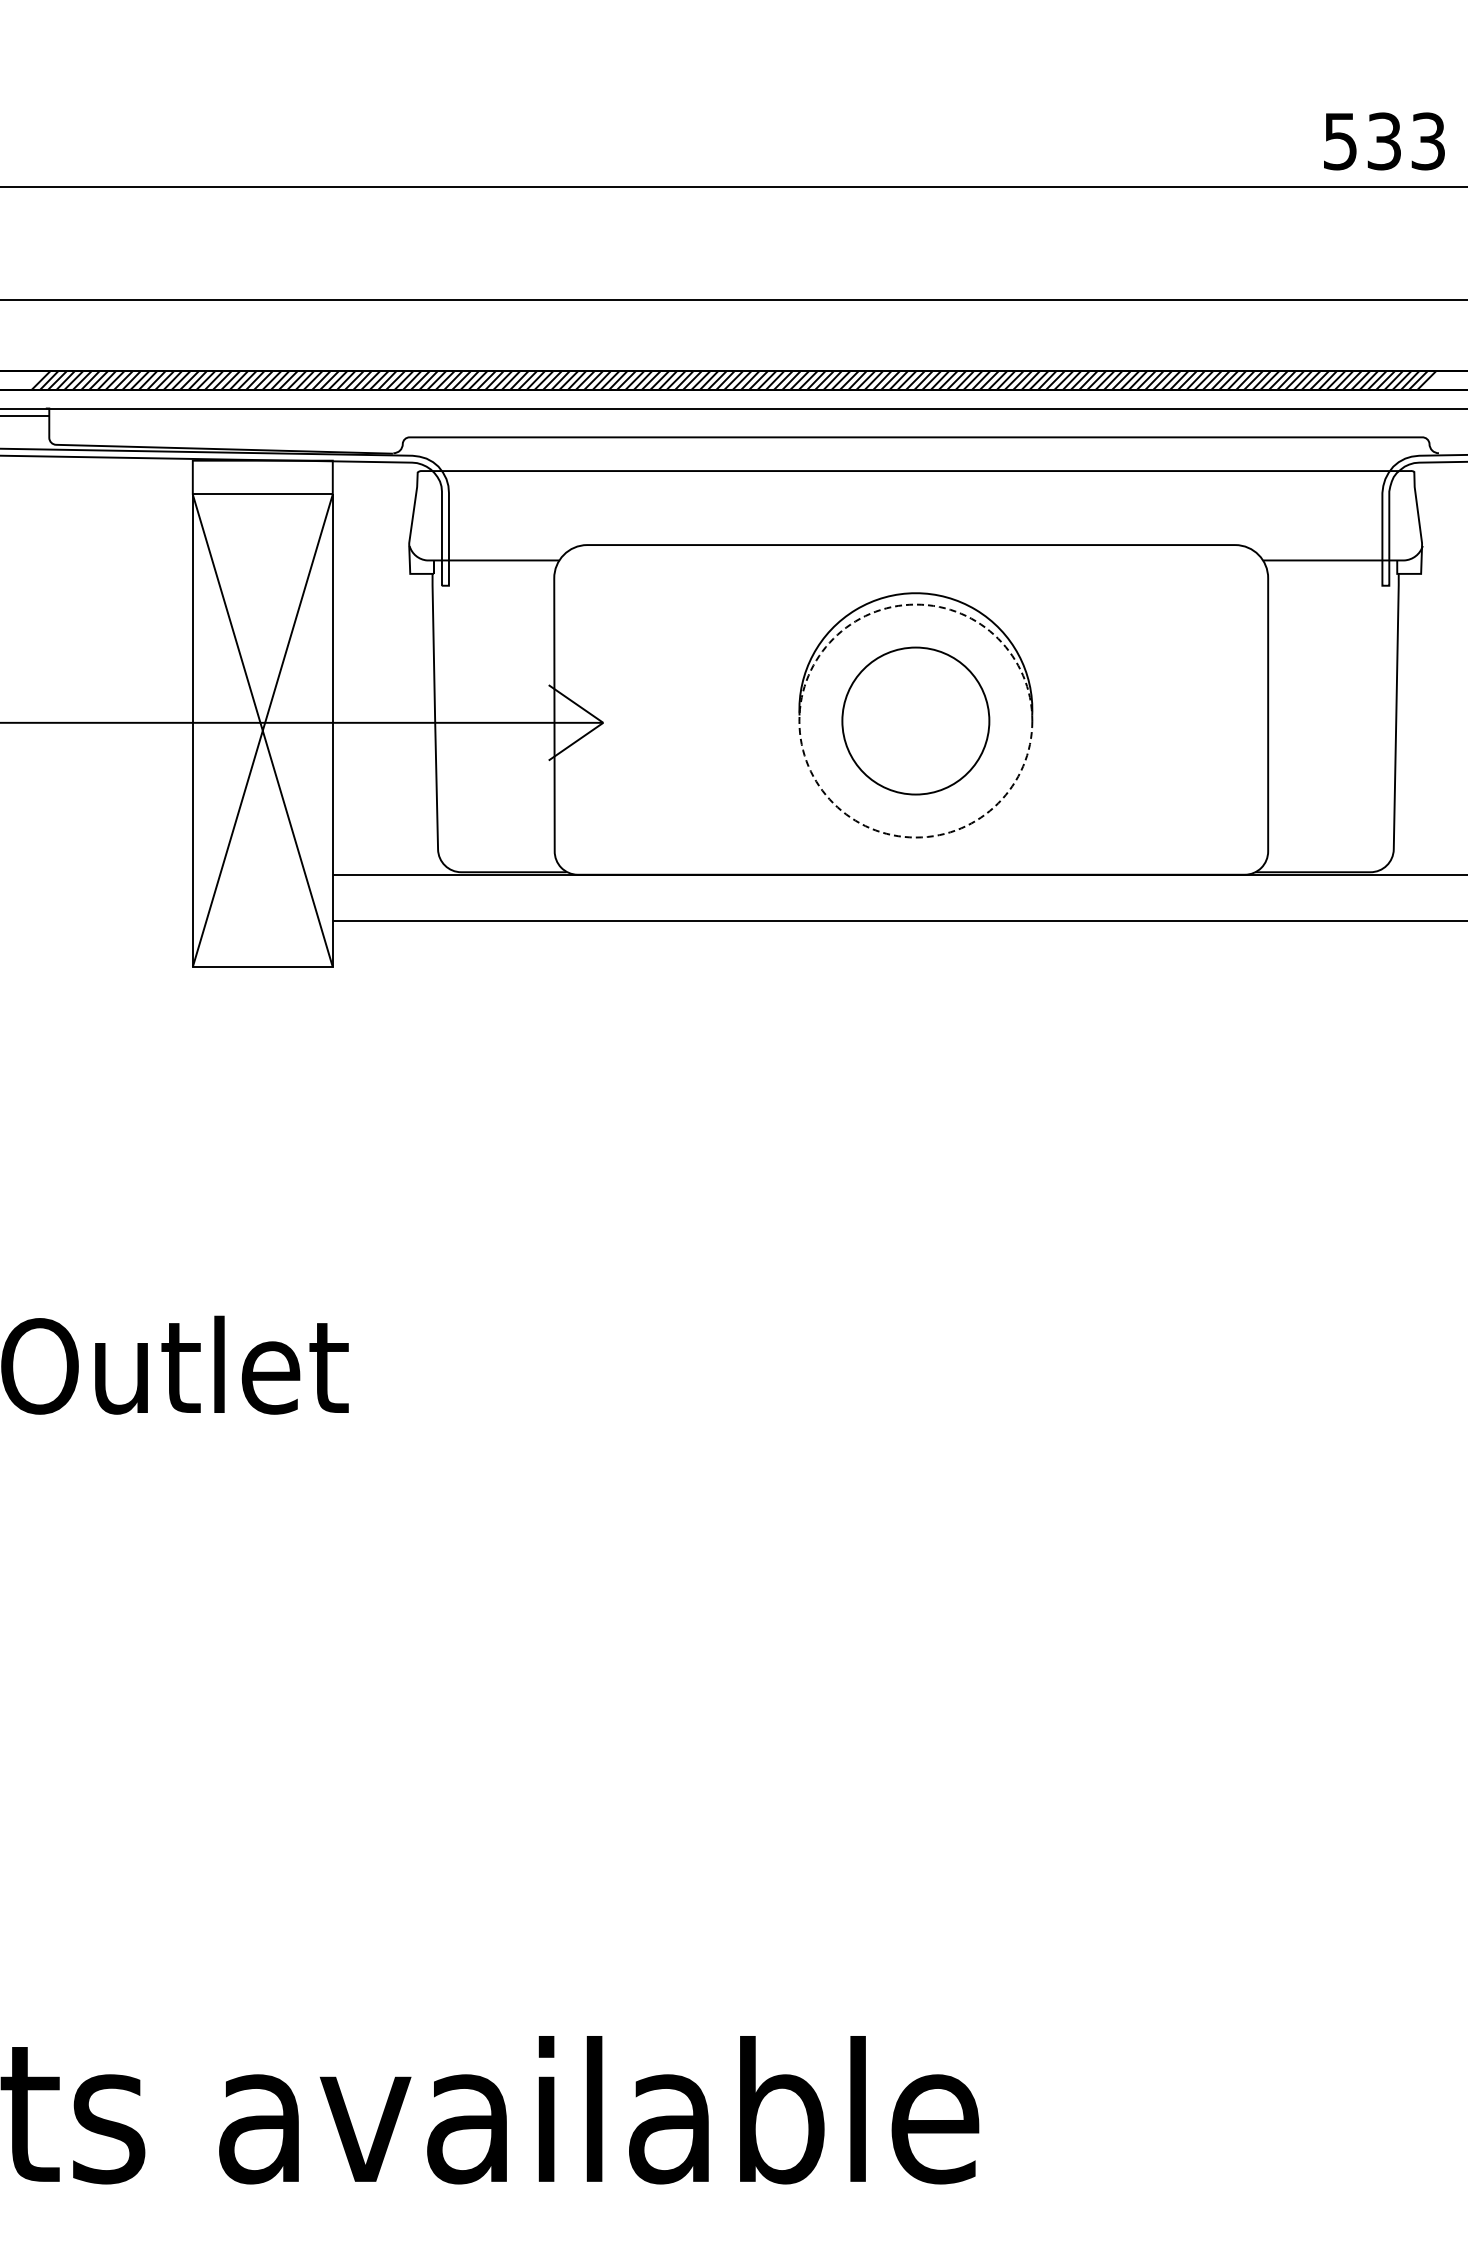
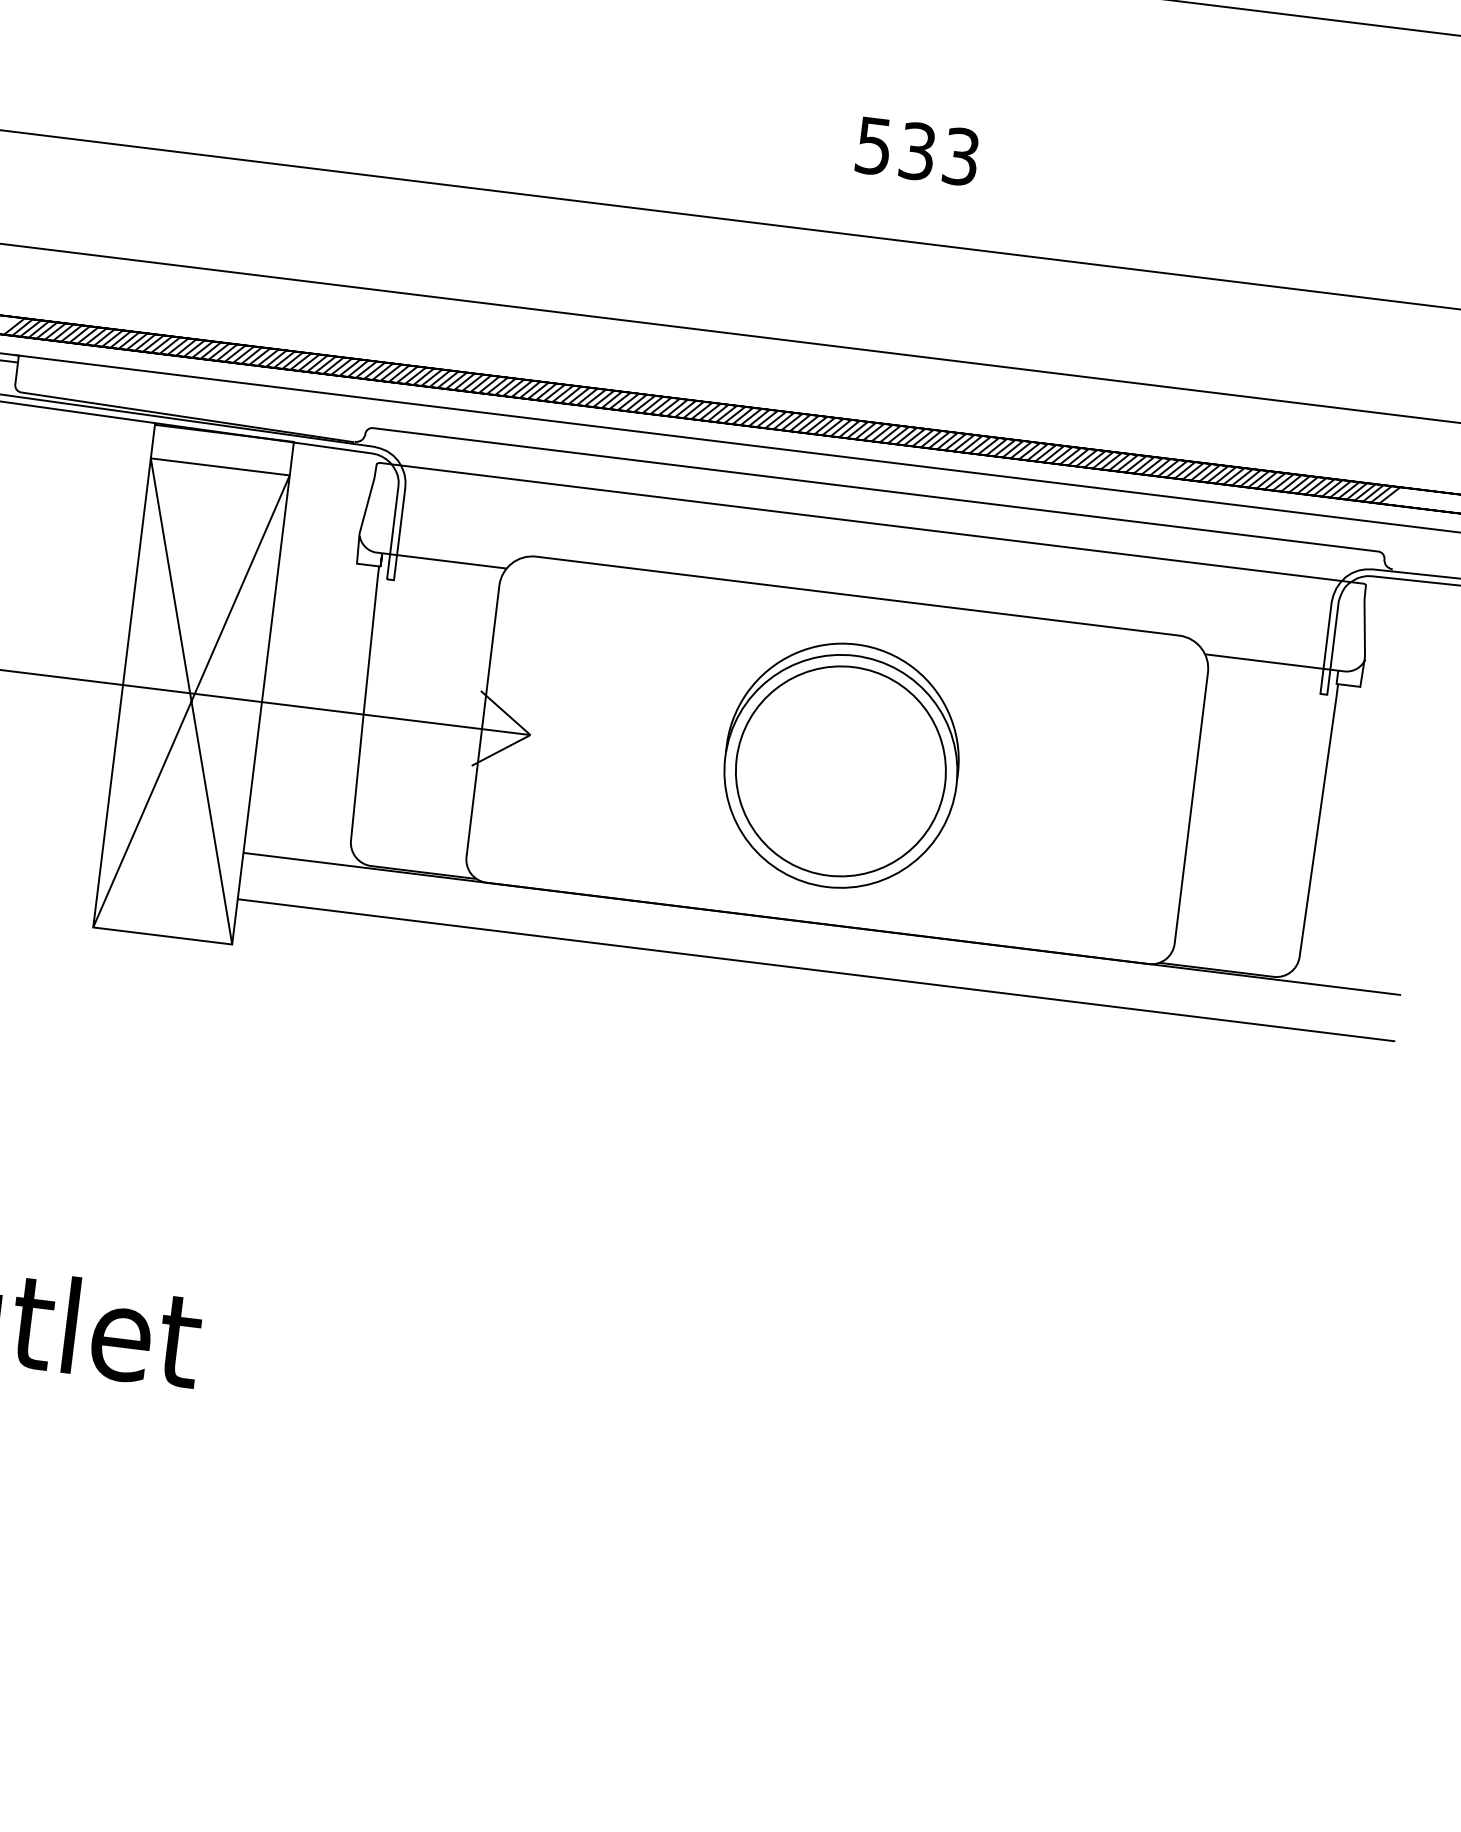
text: (1384, 141) -> (917, 151), moved
circle: (915, 720) -> (840, 770), dashed -> solid
circle: (915, 721) -> (840, 771), size x1.43

